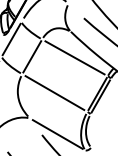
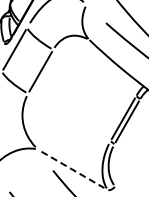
line: (74, 57) -> (94, 72), removed
line: (55, 93) -> (69, 117), removed
line: (58, 134) -> (73, 170), solid -> dashed

